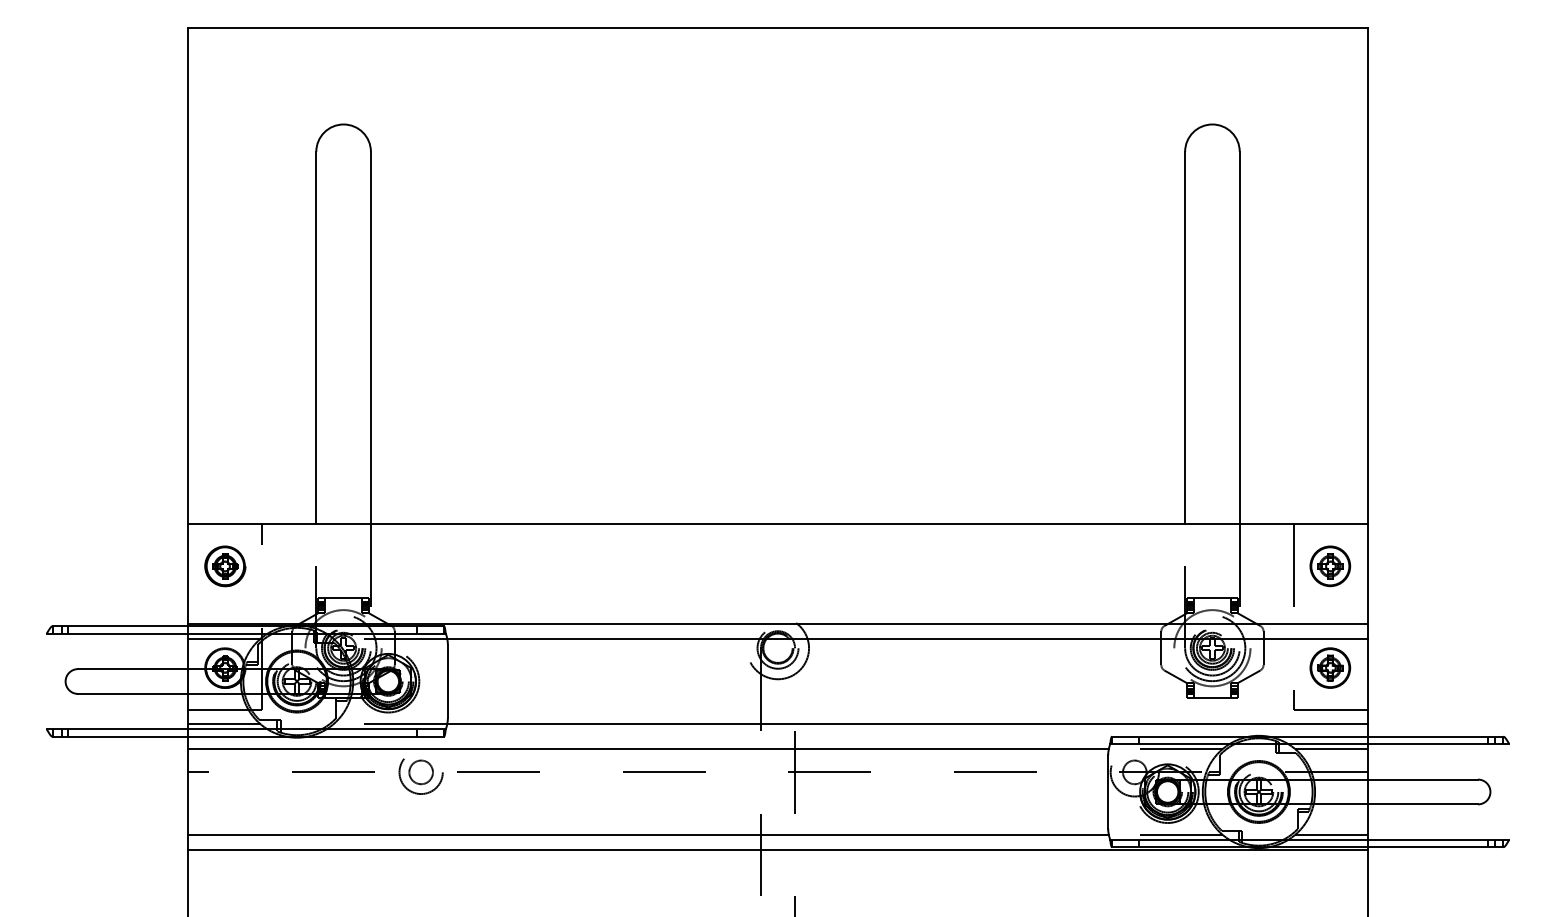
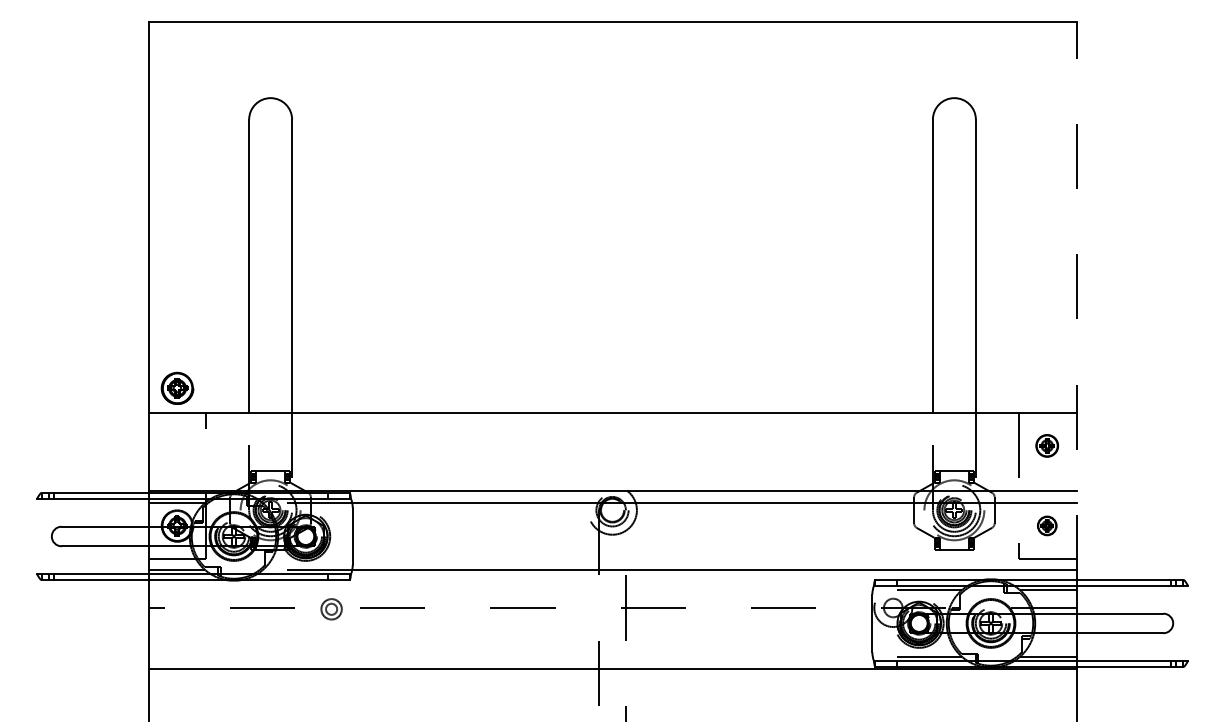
line: (1367, 382) -> (1076, 301), solid -> dashed
part: (225, 566) -> (177, 388), moved
part: (1330, 566) -> (1047, 445), size x0.7
part: (1330, 667) -> (1047, 525), size x0.6
line: (648, 749) -> (510, 590), removed
part: (420, 776) -> (331, 611), size x0.6
line: (648, 834) -> (510, 656), removed

